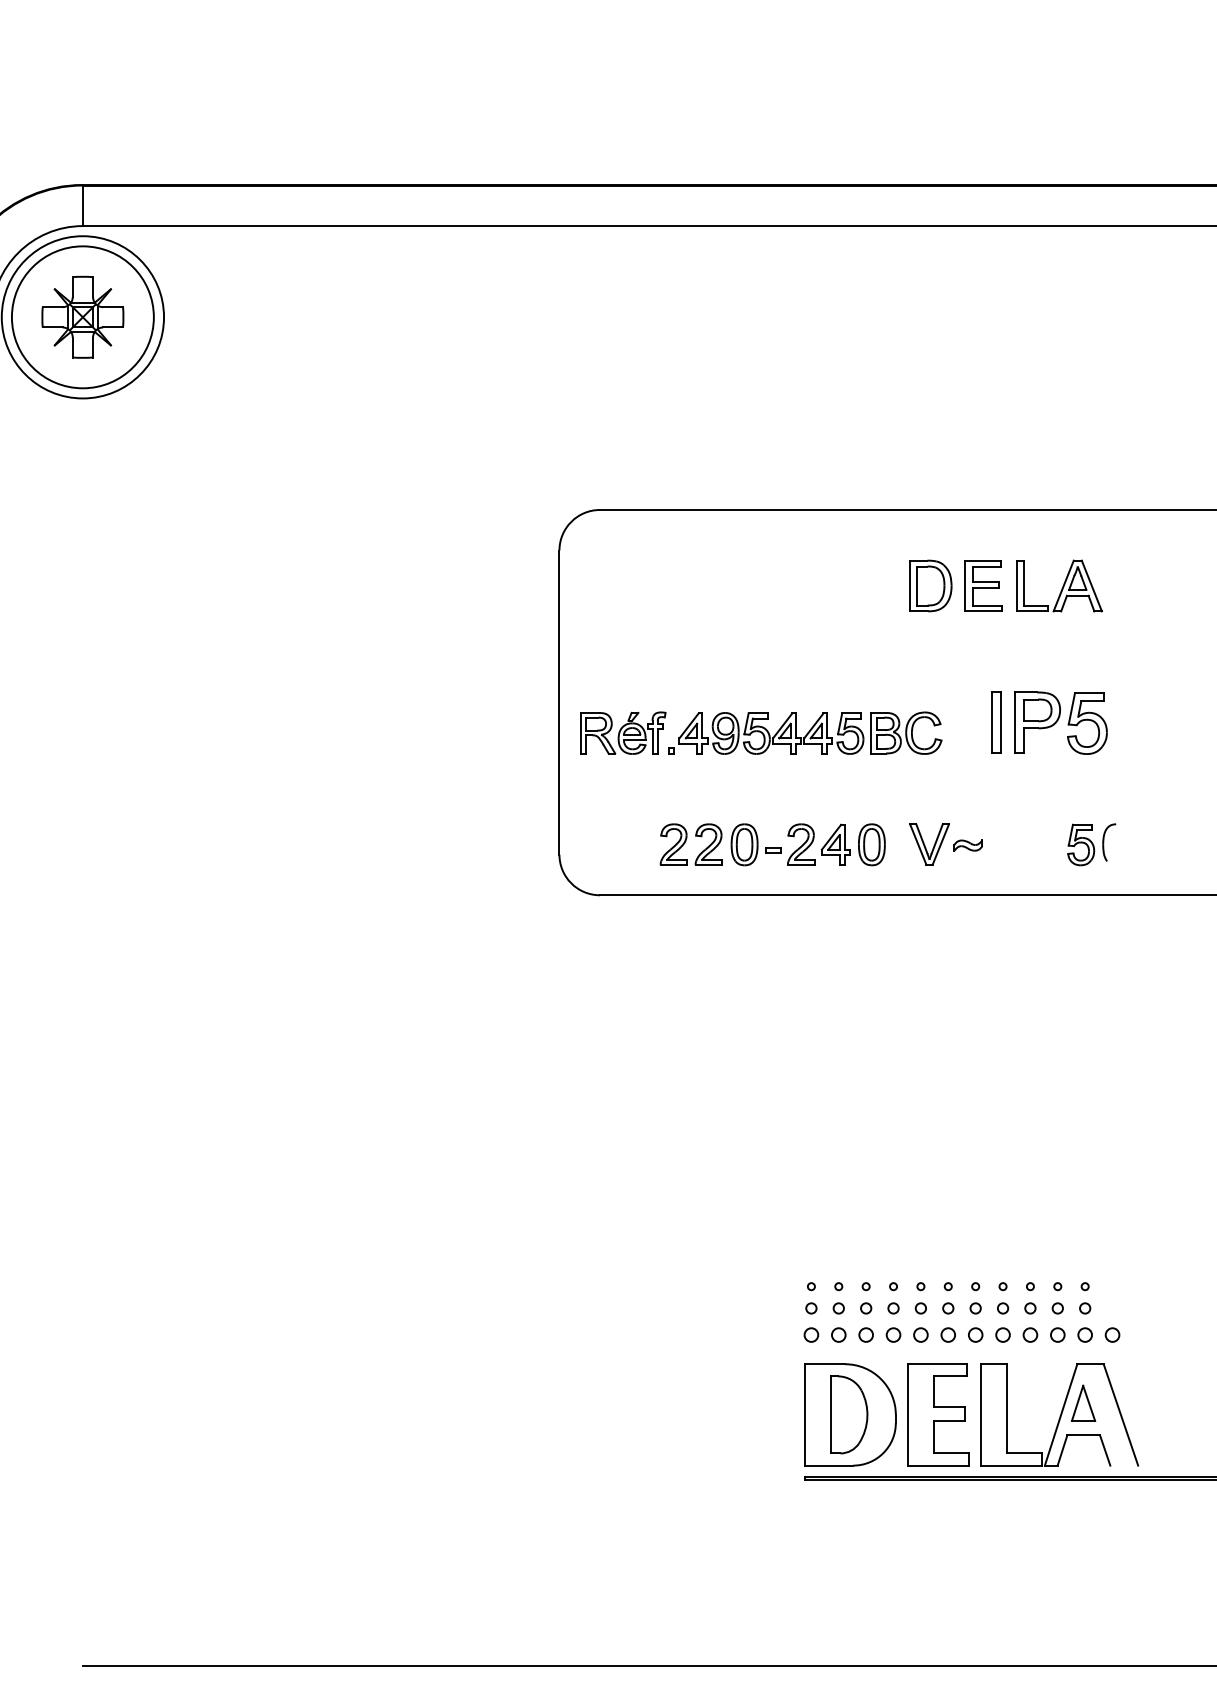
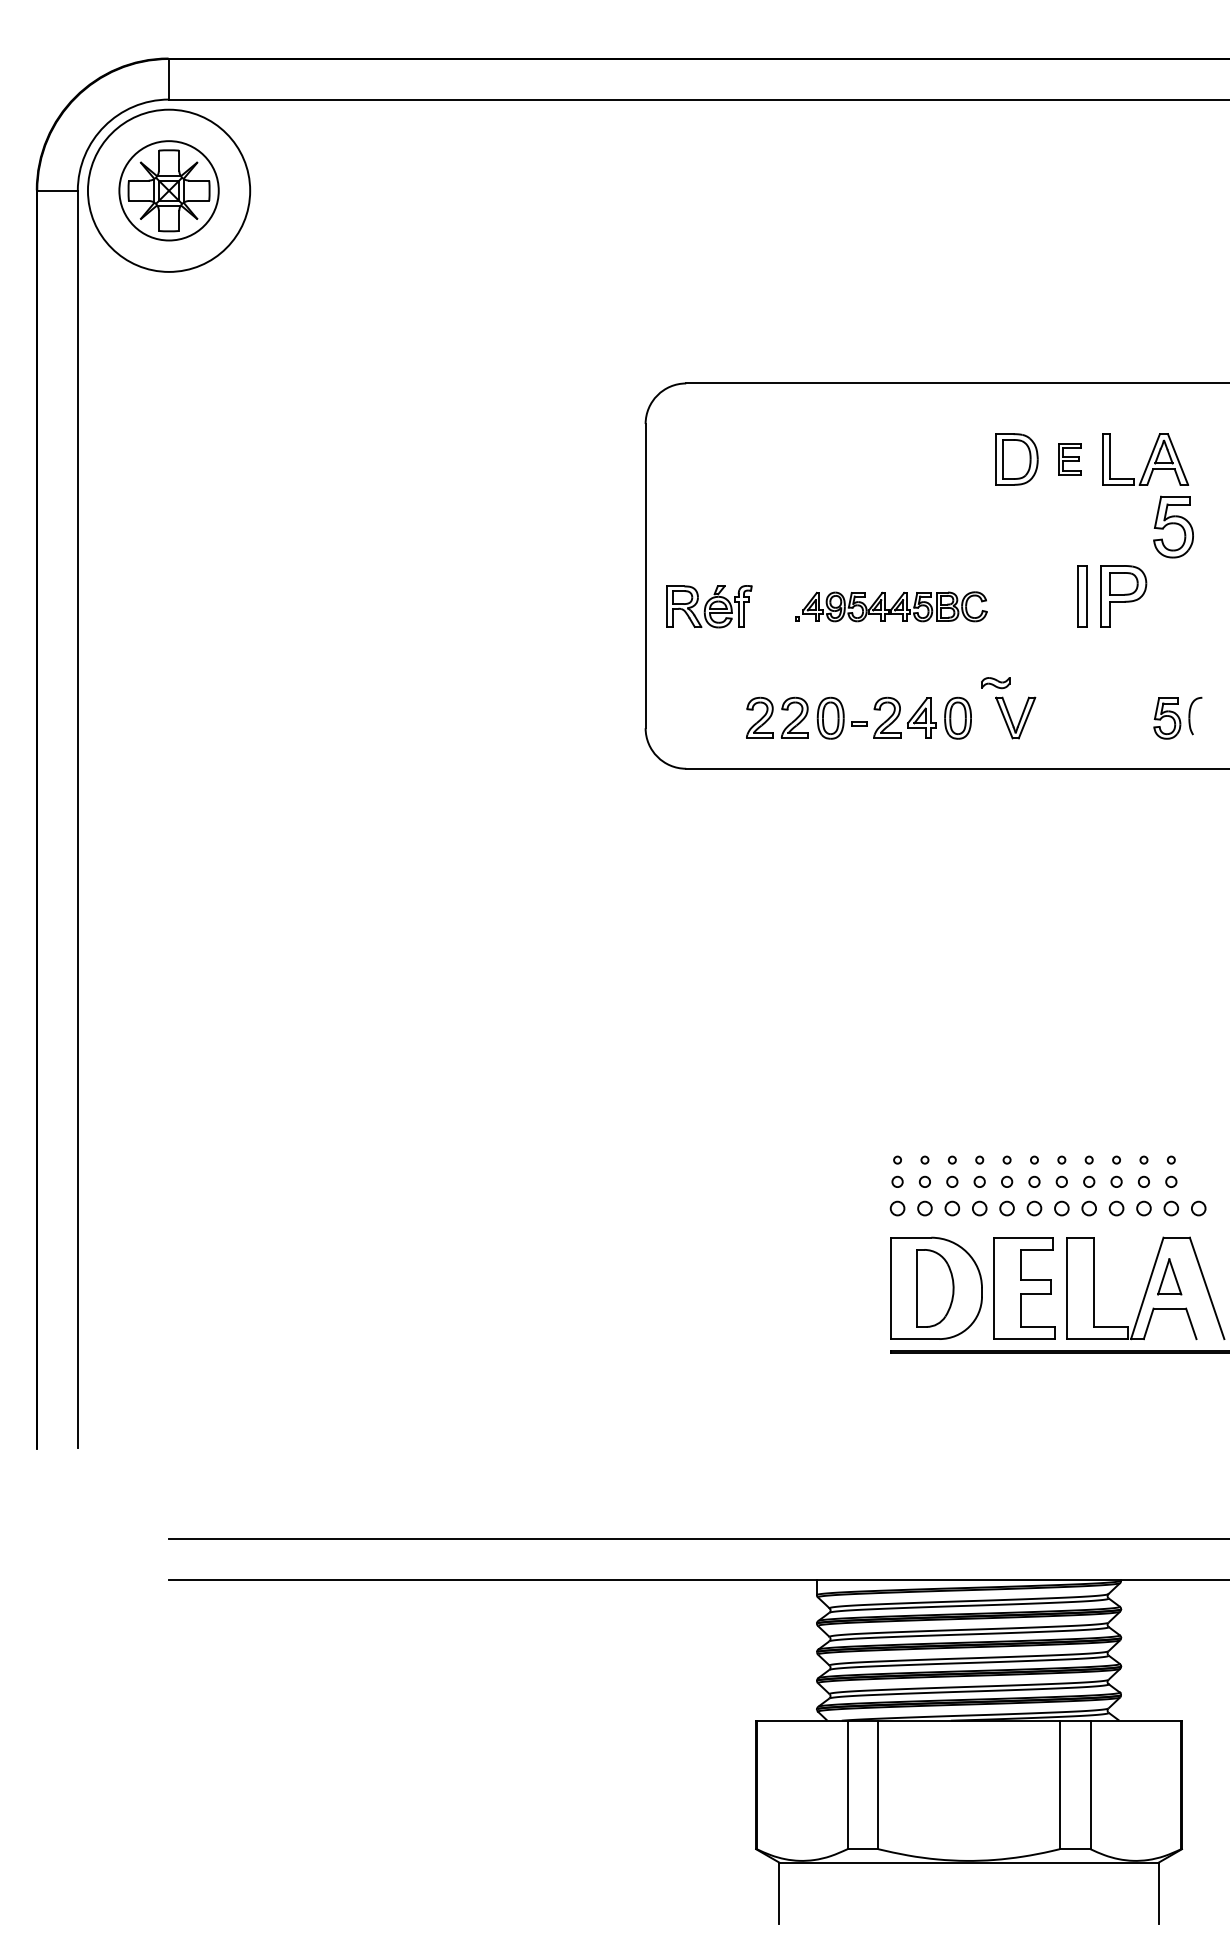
circle: (83, 317) -> (169, 190), size x0.7
part: (984, 586) -> (1070, 459), size x0.6
part: (1087, 723) -> (1173, 526), moved
part: (805, 733) -> (891, 606), size x0.7
part: (968, 846) -> (995, 683), moved

